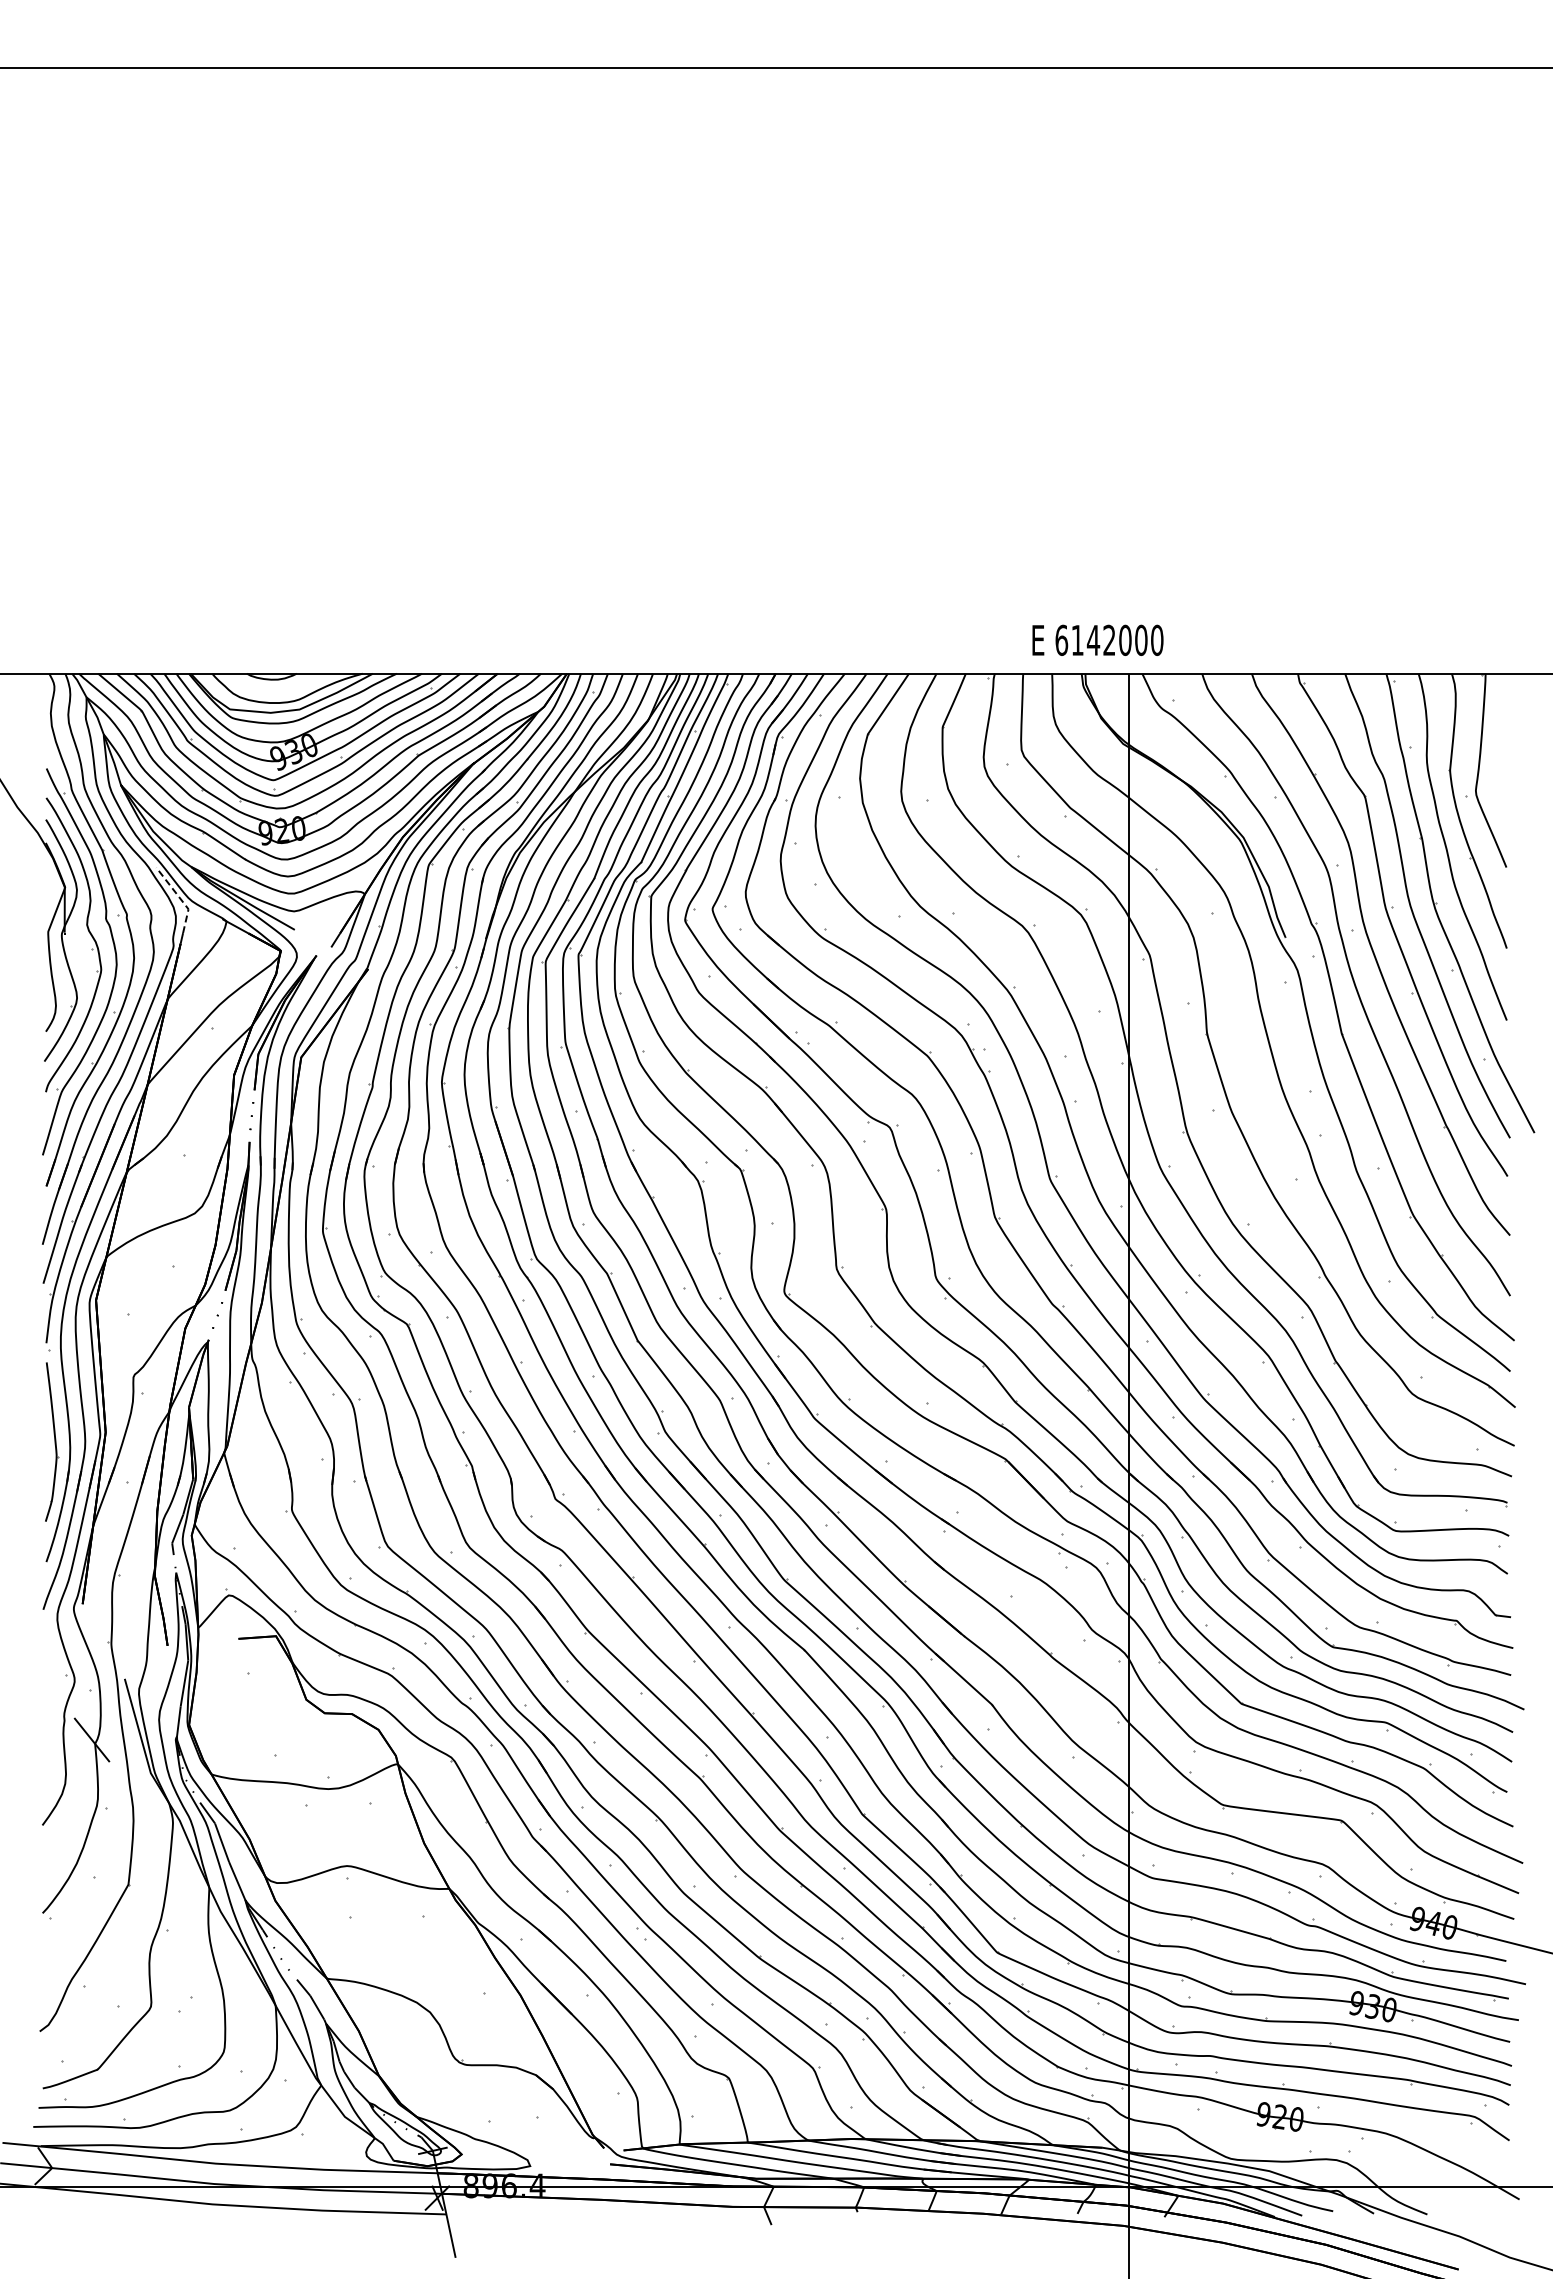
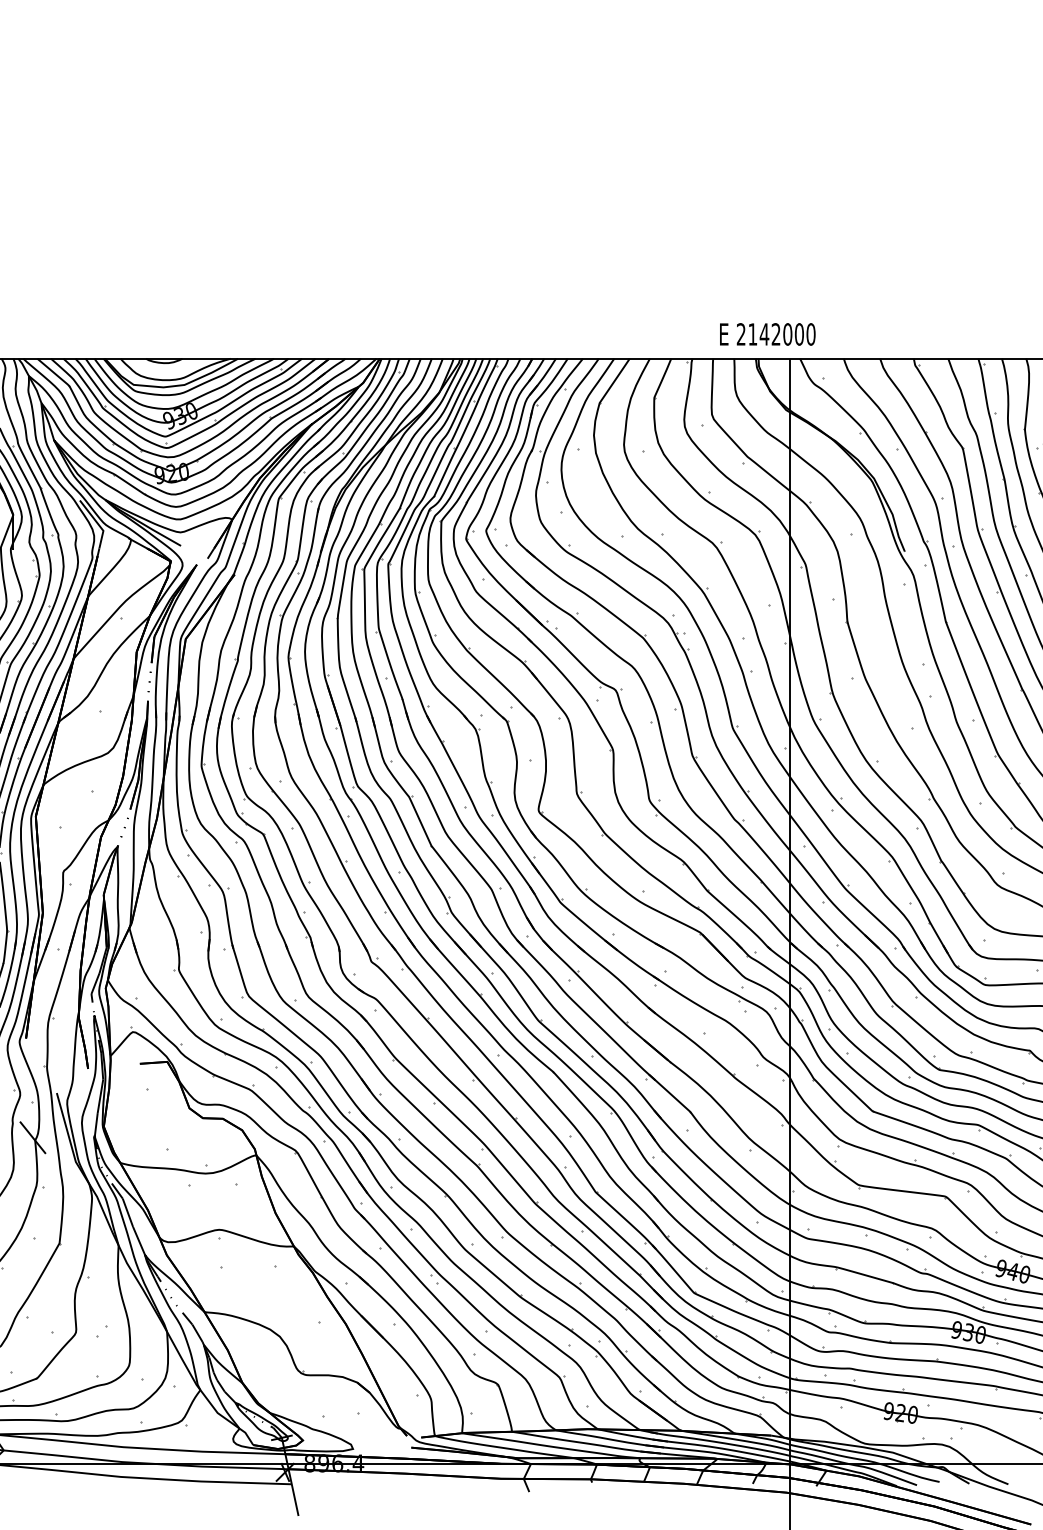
text: (1061, 639) -> (741, 333), 6142000 -> 2142000
line: (180, 898) -> (97, 522), dashed -> solid

